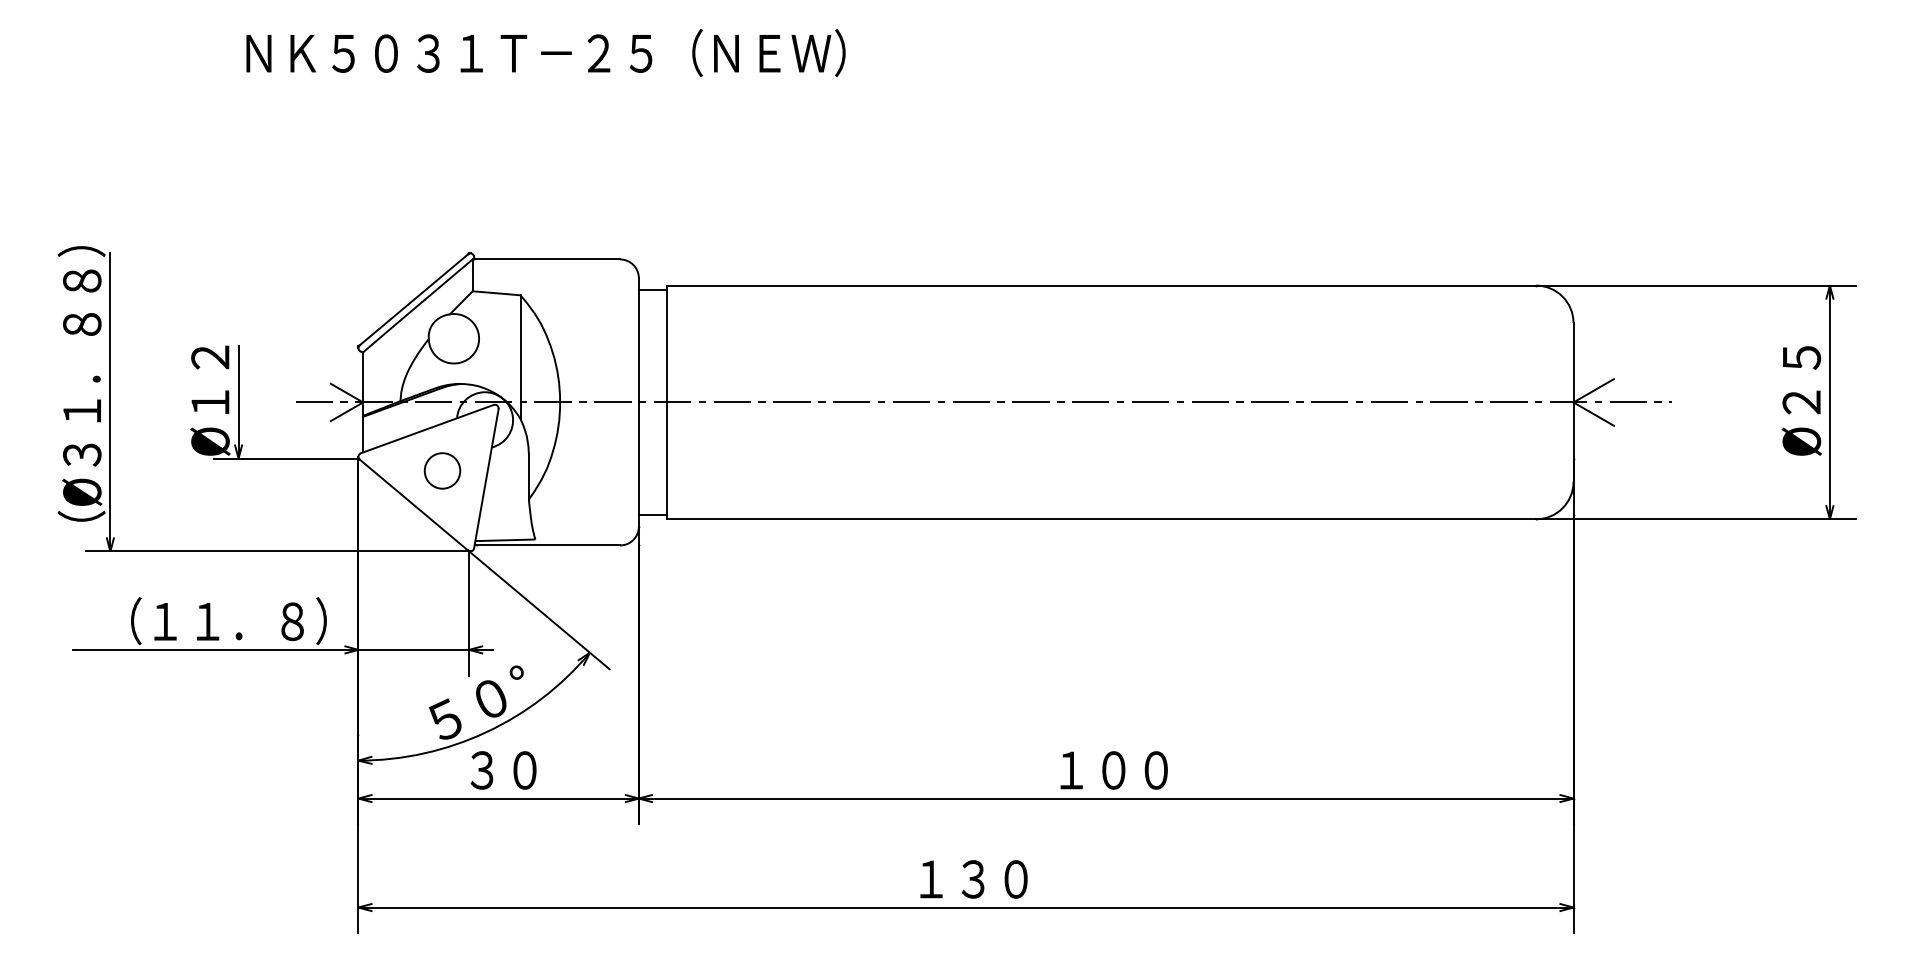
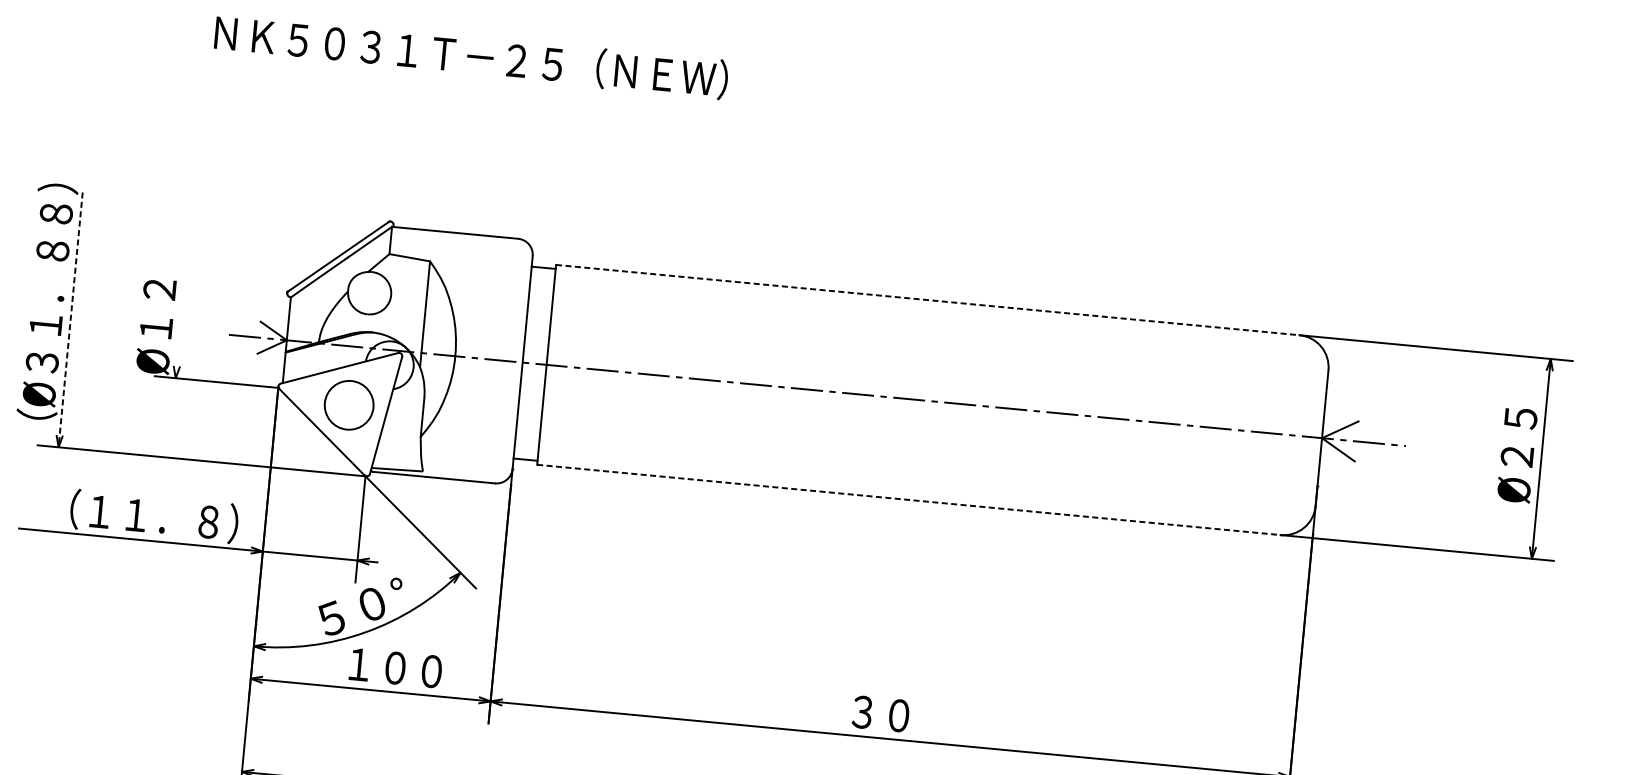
line: (1101, 285) -> (927, 299), solid -> dashed
line: (110, 402) -> (70, 319), solid -> dashed
line: (238, 402) -> (180, 330), removed
circle: (442, 470) -> (349, 404), size x1.6
line: (1101, 519) -> (908, 500), solid -> dashed
text: (524, 770) -> (395, 668), ３０ -> １００
text: (1113, 770) -> (898, 715), １００ -> ３０

